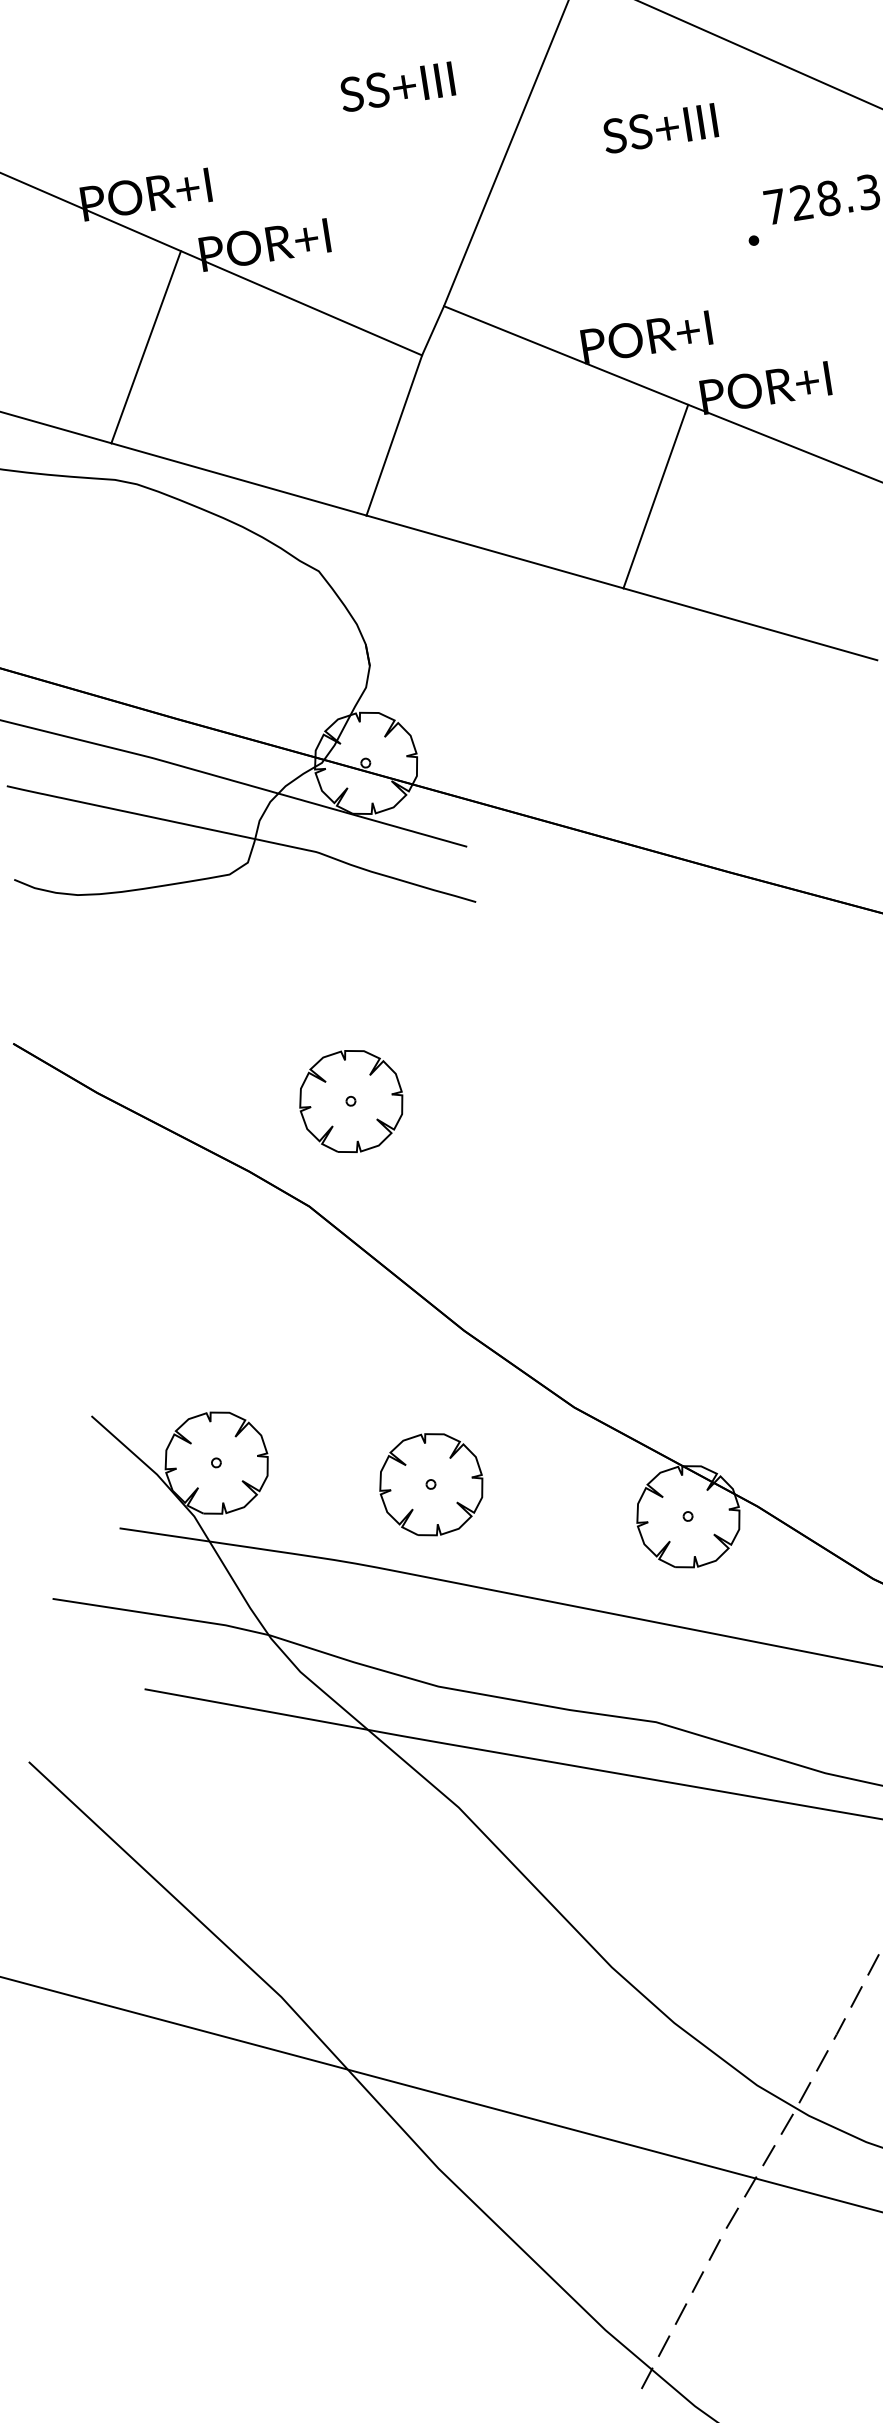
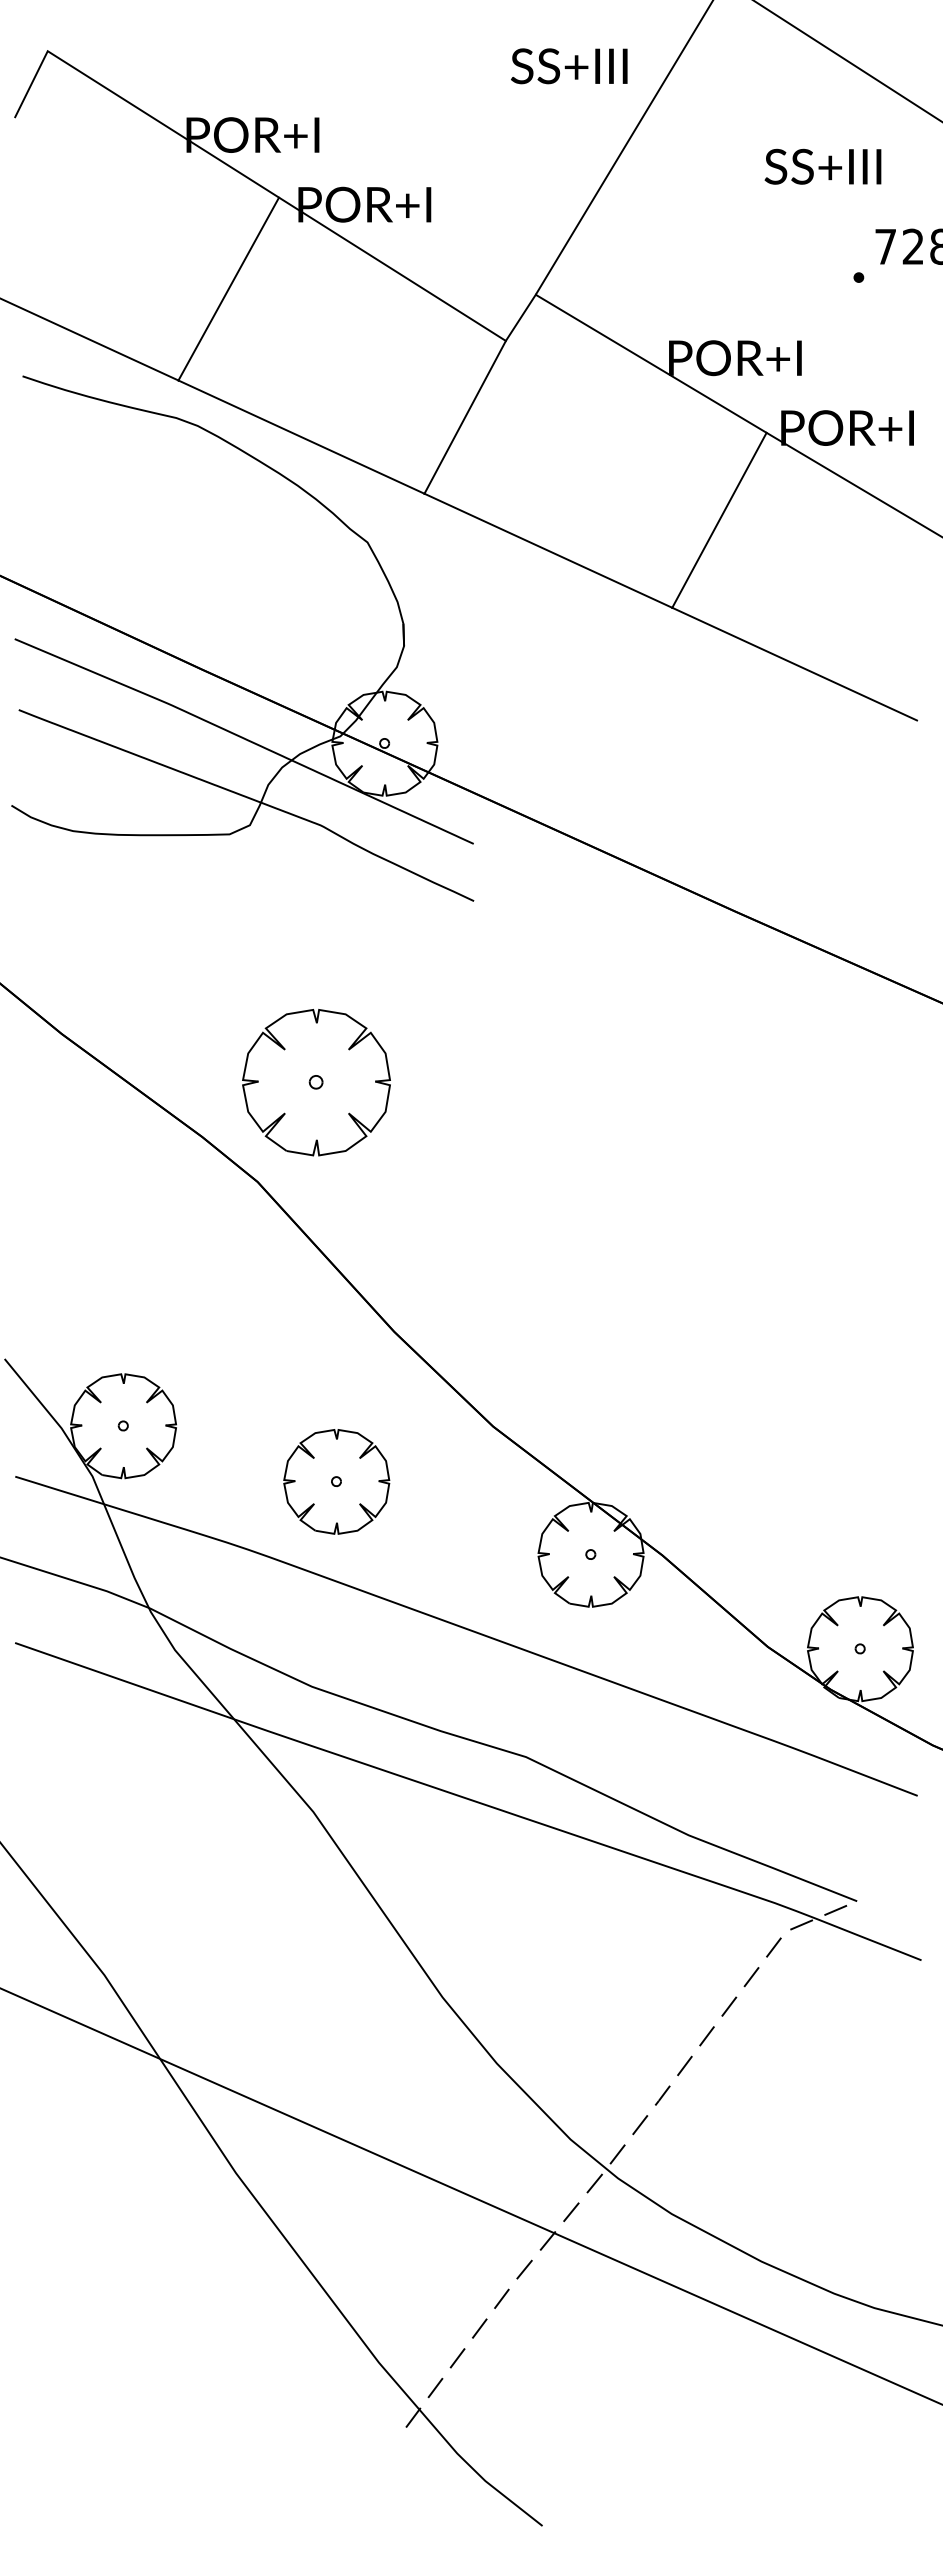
text: (397, 87) -> (569, 66), moved
text: (659, 128) -> (822, 166), moved
part: (351, 1101) -> (316, 1082), size x1.4

